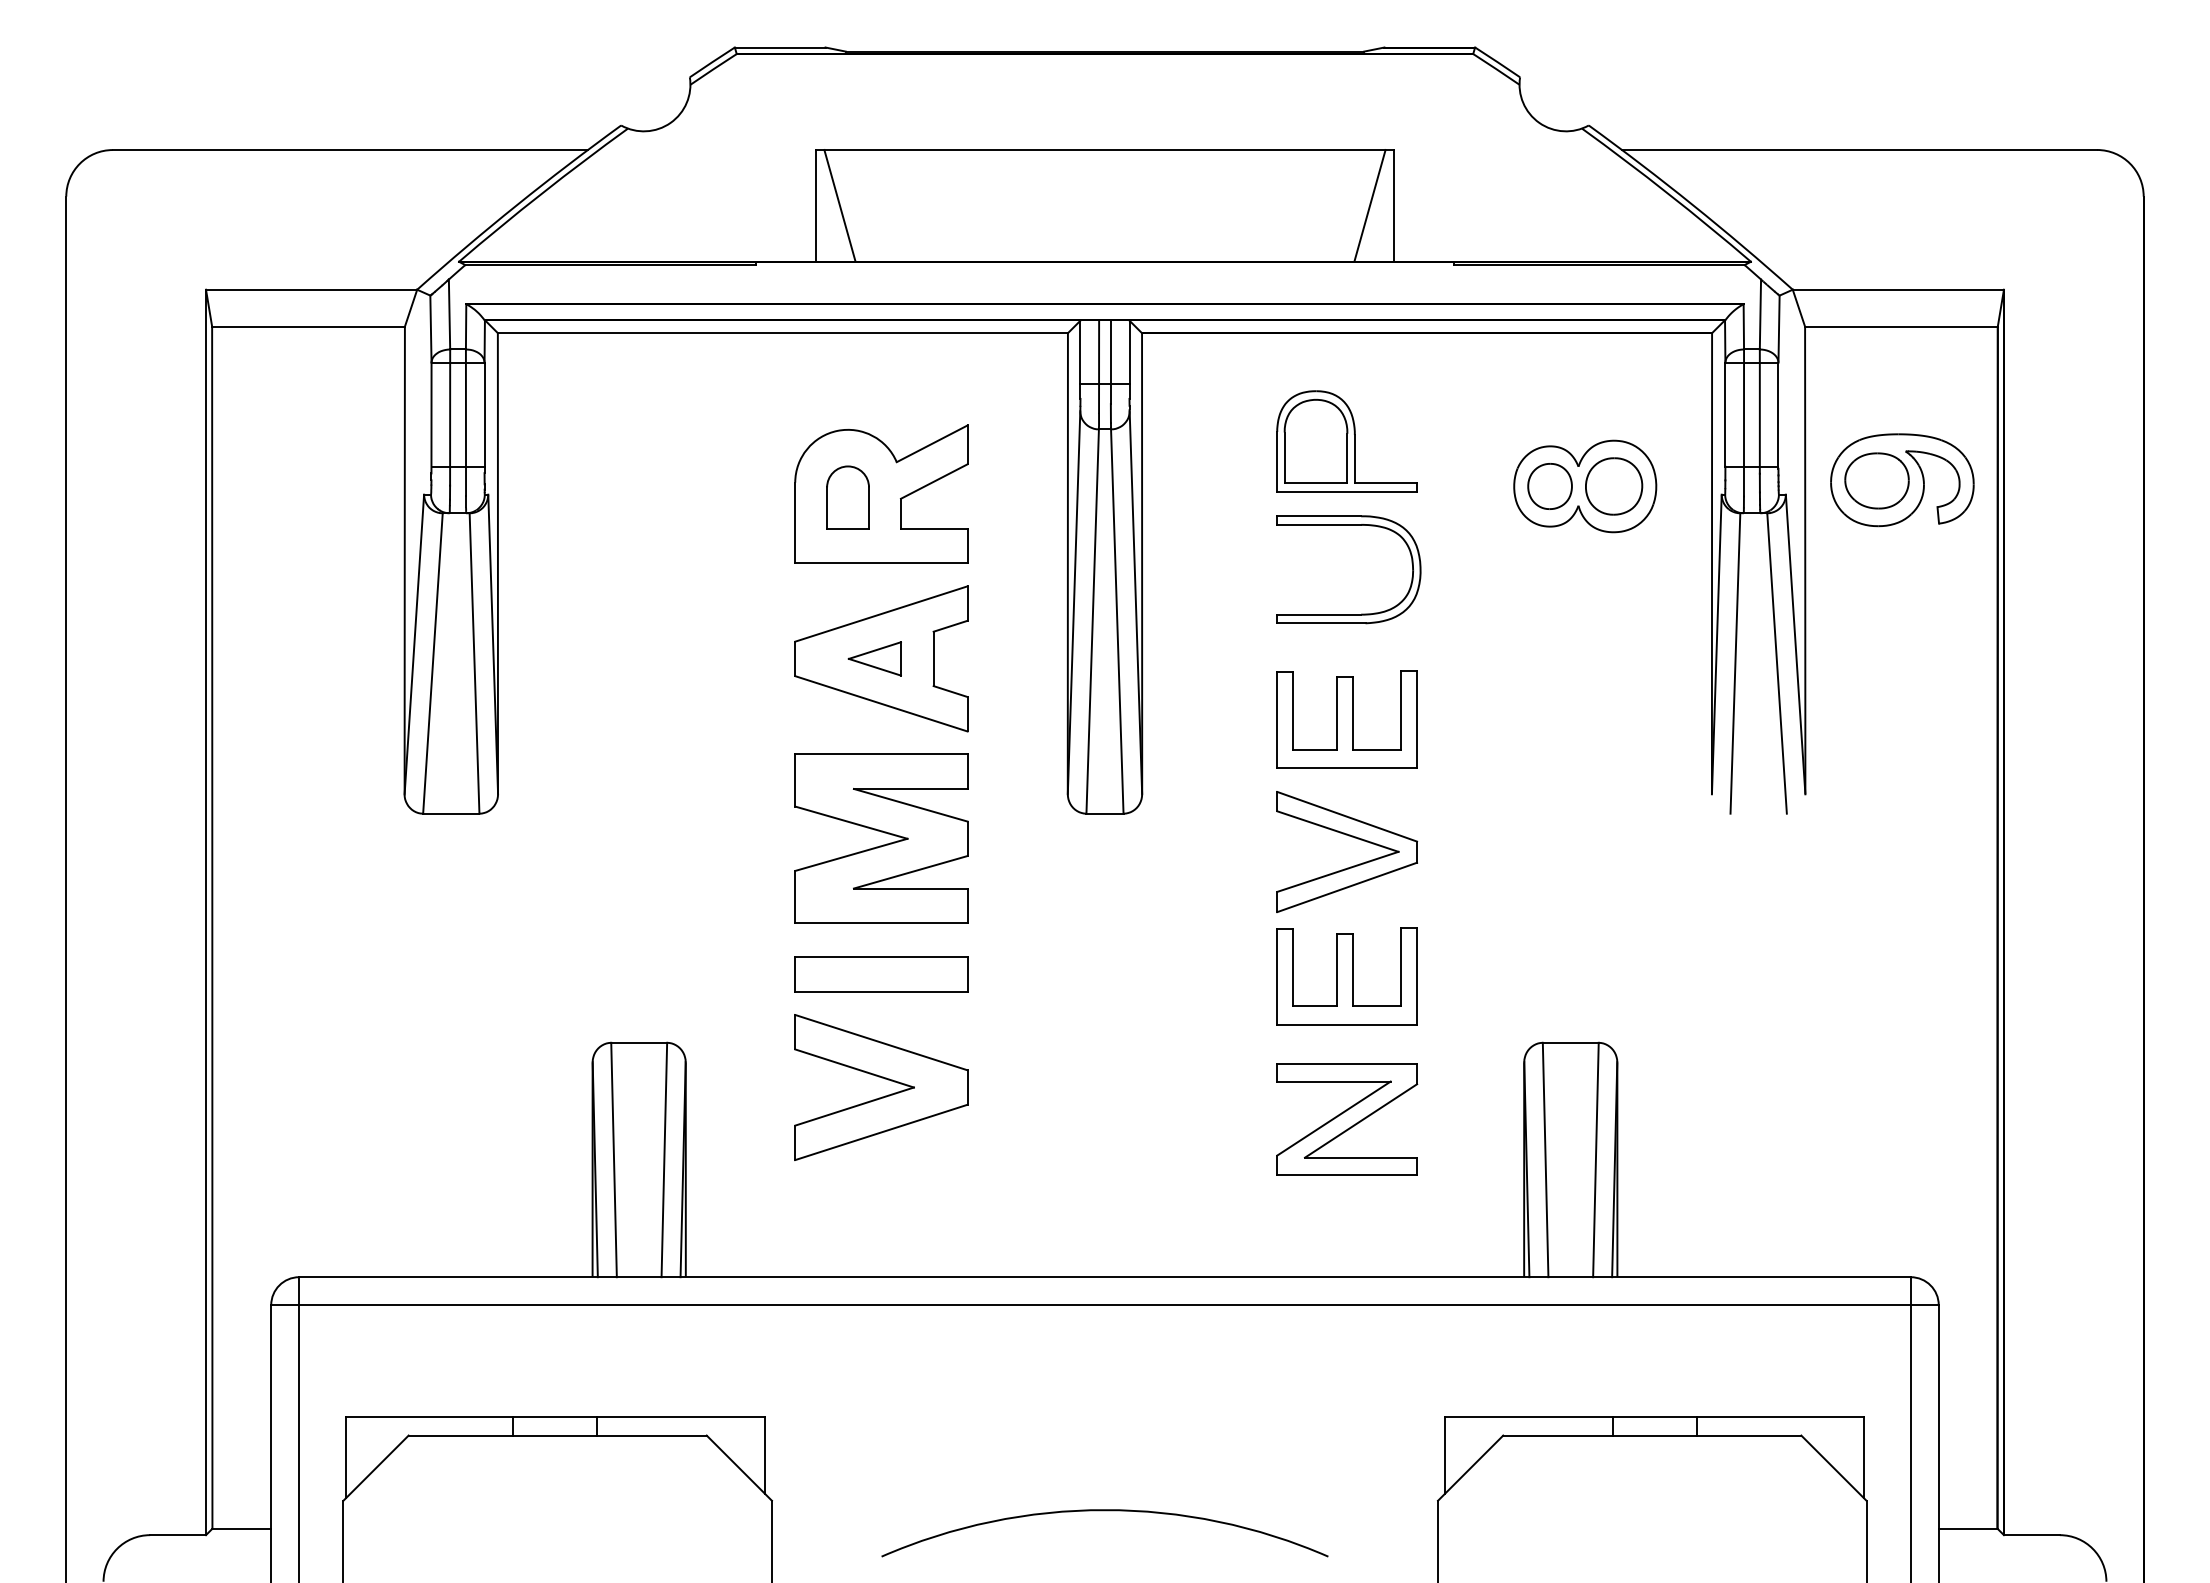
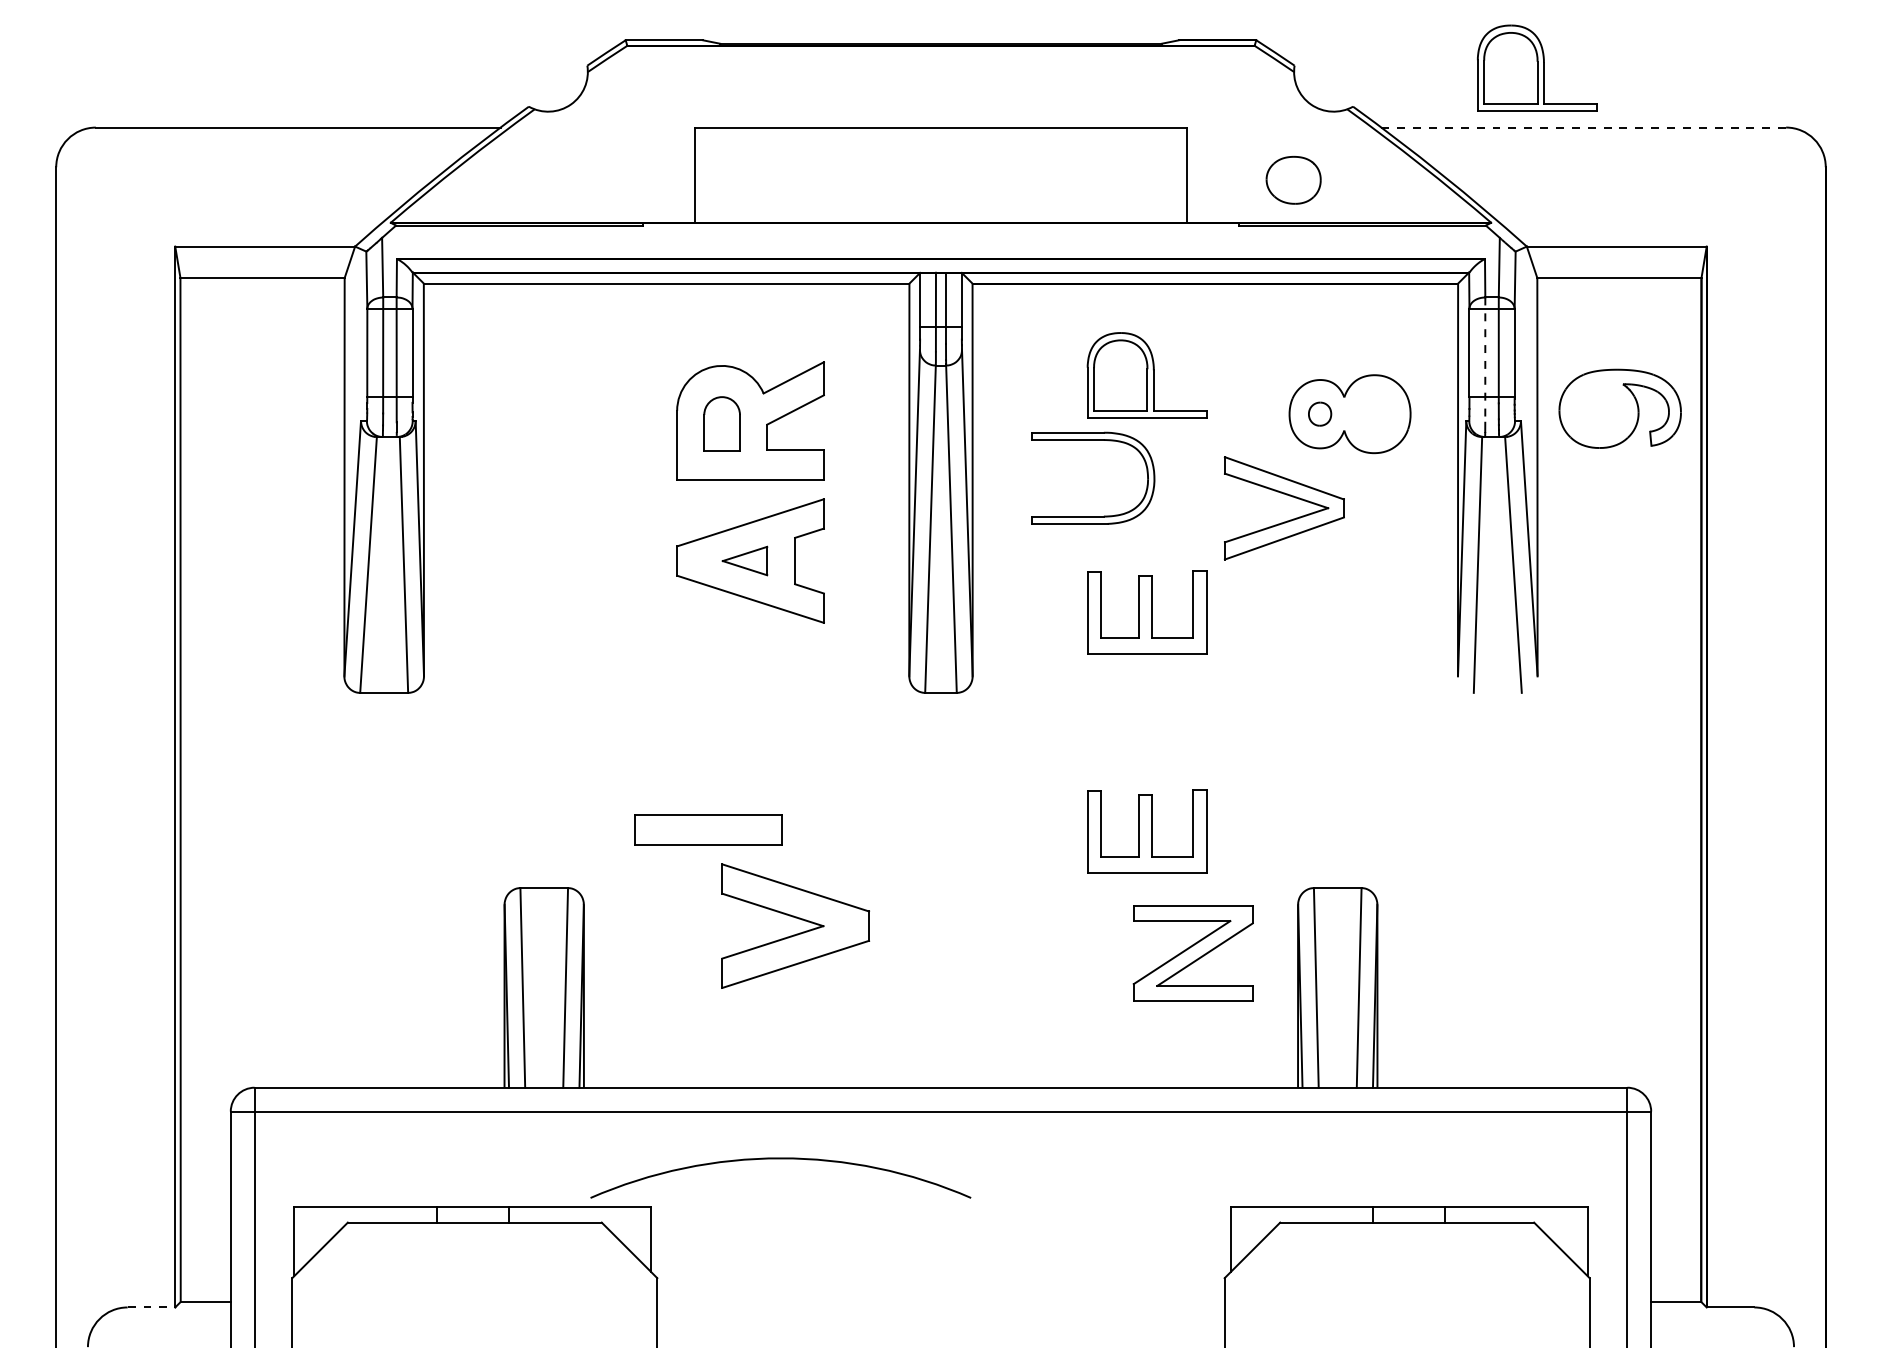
part: (1804, 80) -> (1536, 68), added
line: (1859, 149) -> (1583, 127), solid -> dashed
line: (839, 205) -> (714, 174), removed
line: (1369, 205) -> (1166, 174), removed
line: (1744, 423) -> (1485, 360), solid -> dashed
part: (1876, 480) -> (1293, 179), moved
part: (1549, 486) -> (1319, 414), size x0.6
part: (1614, 486) -> (1374, 414), removed
part: (1348, 525) -> (1093, 440), moved
part: (1351, 837) -> (1288, 495), moved
part: (881, 838) -> (750, 714), removed
part: (881, 974) -> (708, 829), moved
part: (885, 1079) -> (799, 919), moved
part: (1347, 1119) -> (1193, 953), moved
arc: (1104, 1511) -> (780, 1159), moved
line: (178, 1535) -> (151, 1307), solid -> dashed

